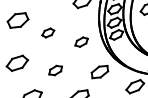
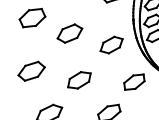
part: (48, 32) -> (70, 32), size x1.67
part: (81, 41) -> (111, 44), size x1.43
part: (55, 70) -> (79, 80), size x1.43

